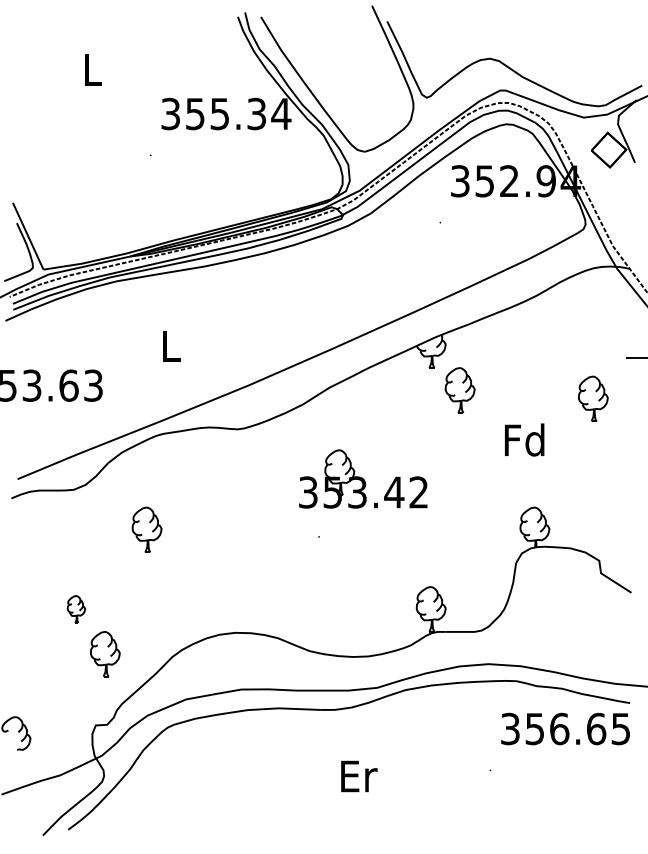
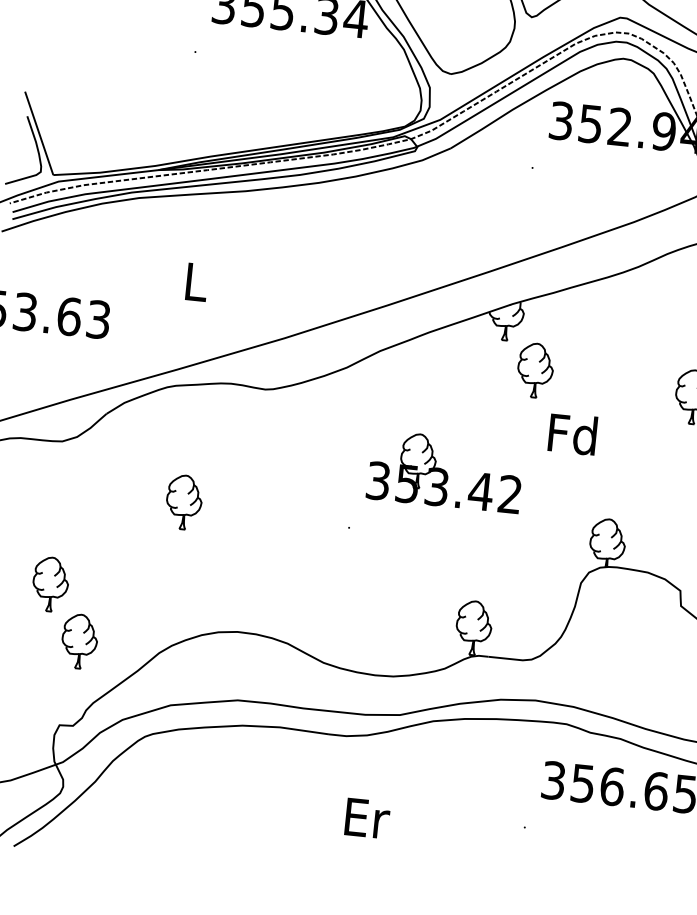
text: (524, 439) -> (572, 433), moved
part: (363, 478) -> (445, 471), moved
part: (146, 529) -> (183, 501), moved
part: (76, 609) -> (50, 584), size x1.67

